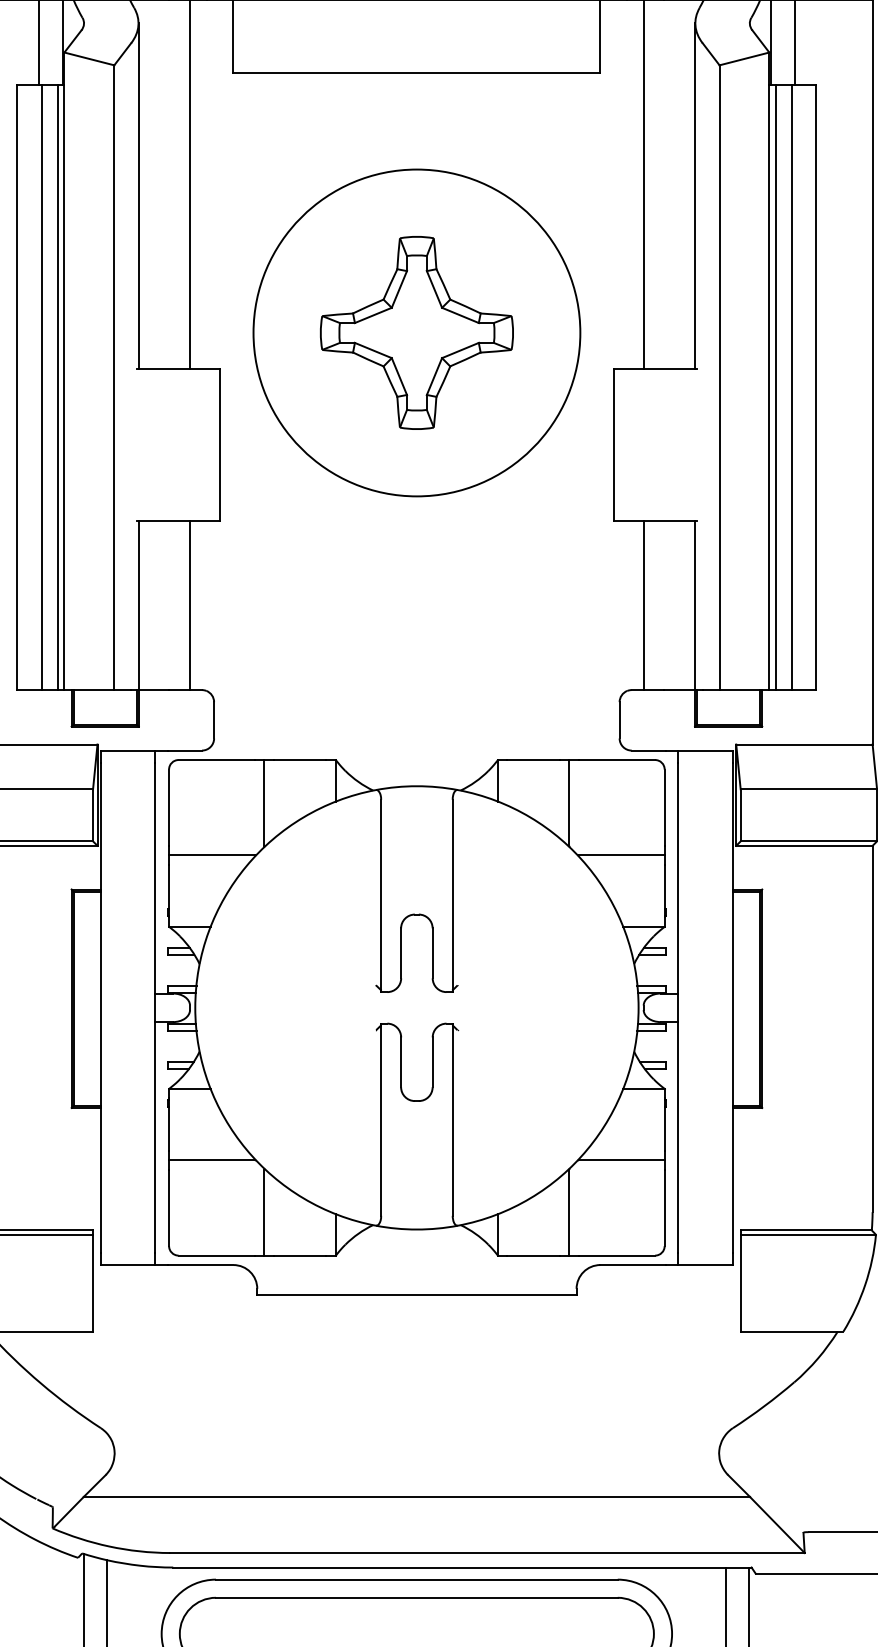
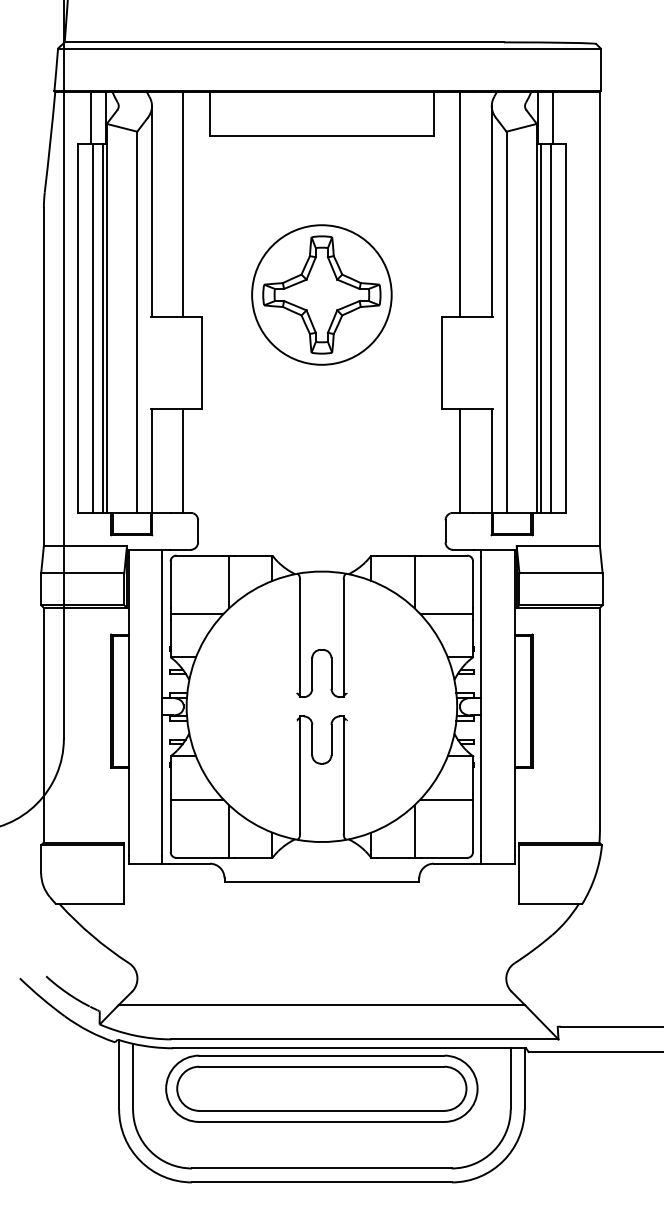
circle: (416, 332) -> (321, 294), size x0.7

